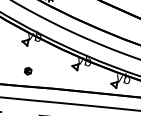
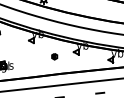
part: (28, 70) -> (54, 56), moved

